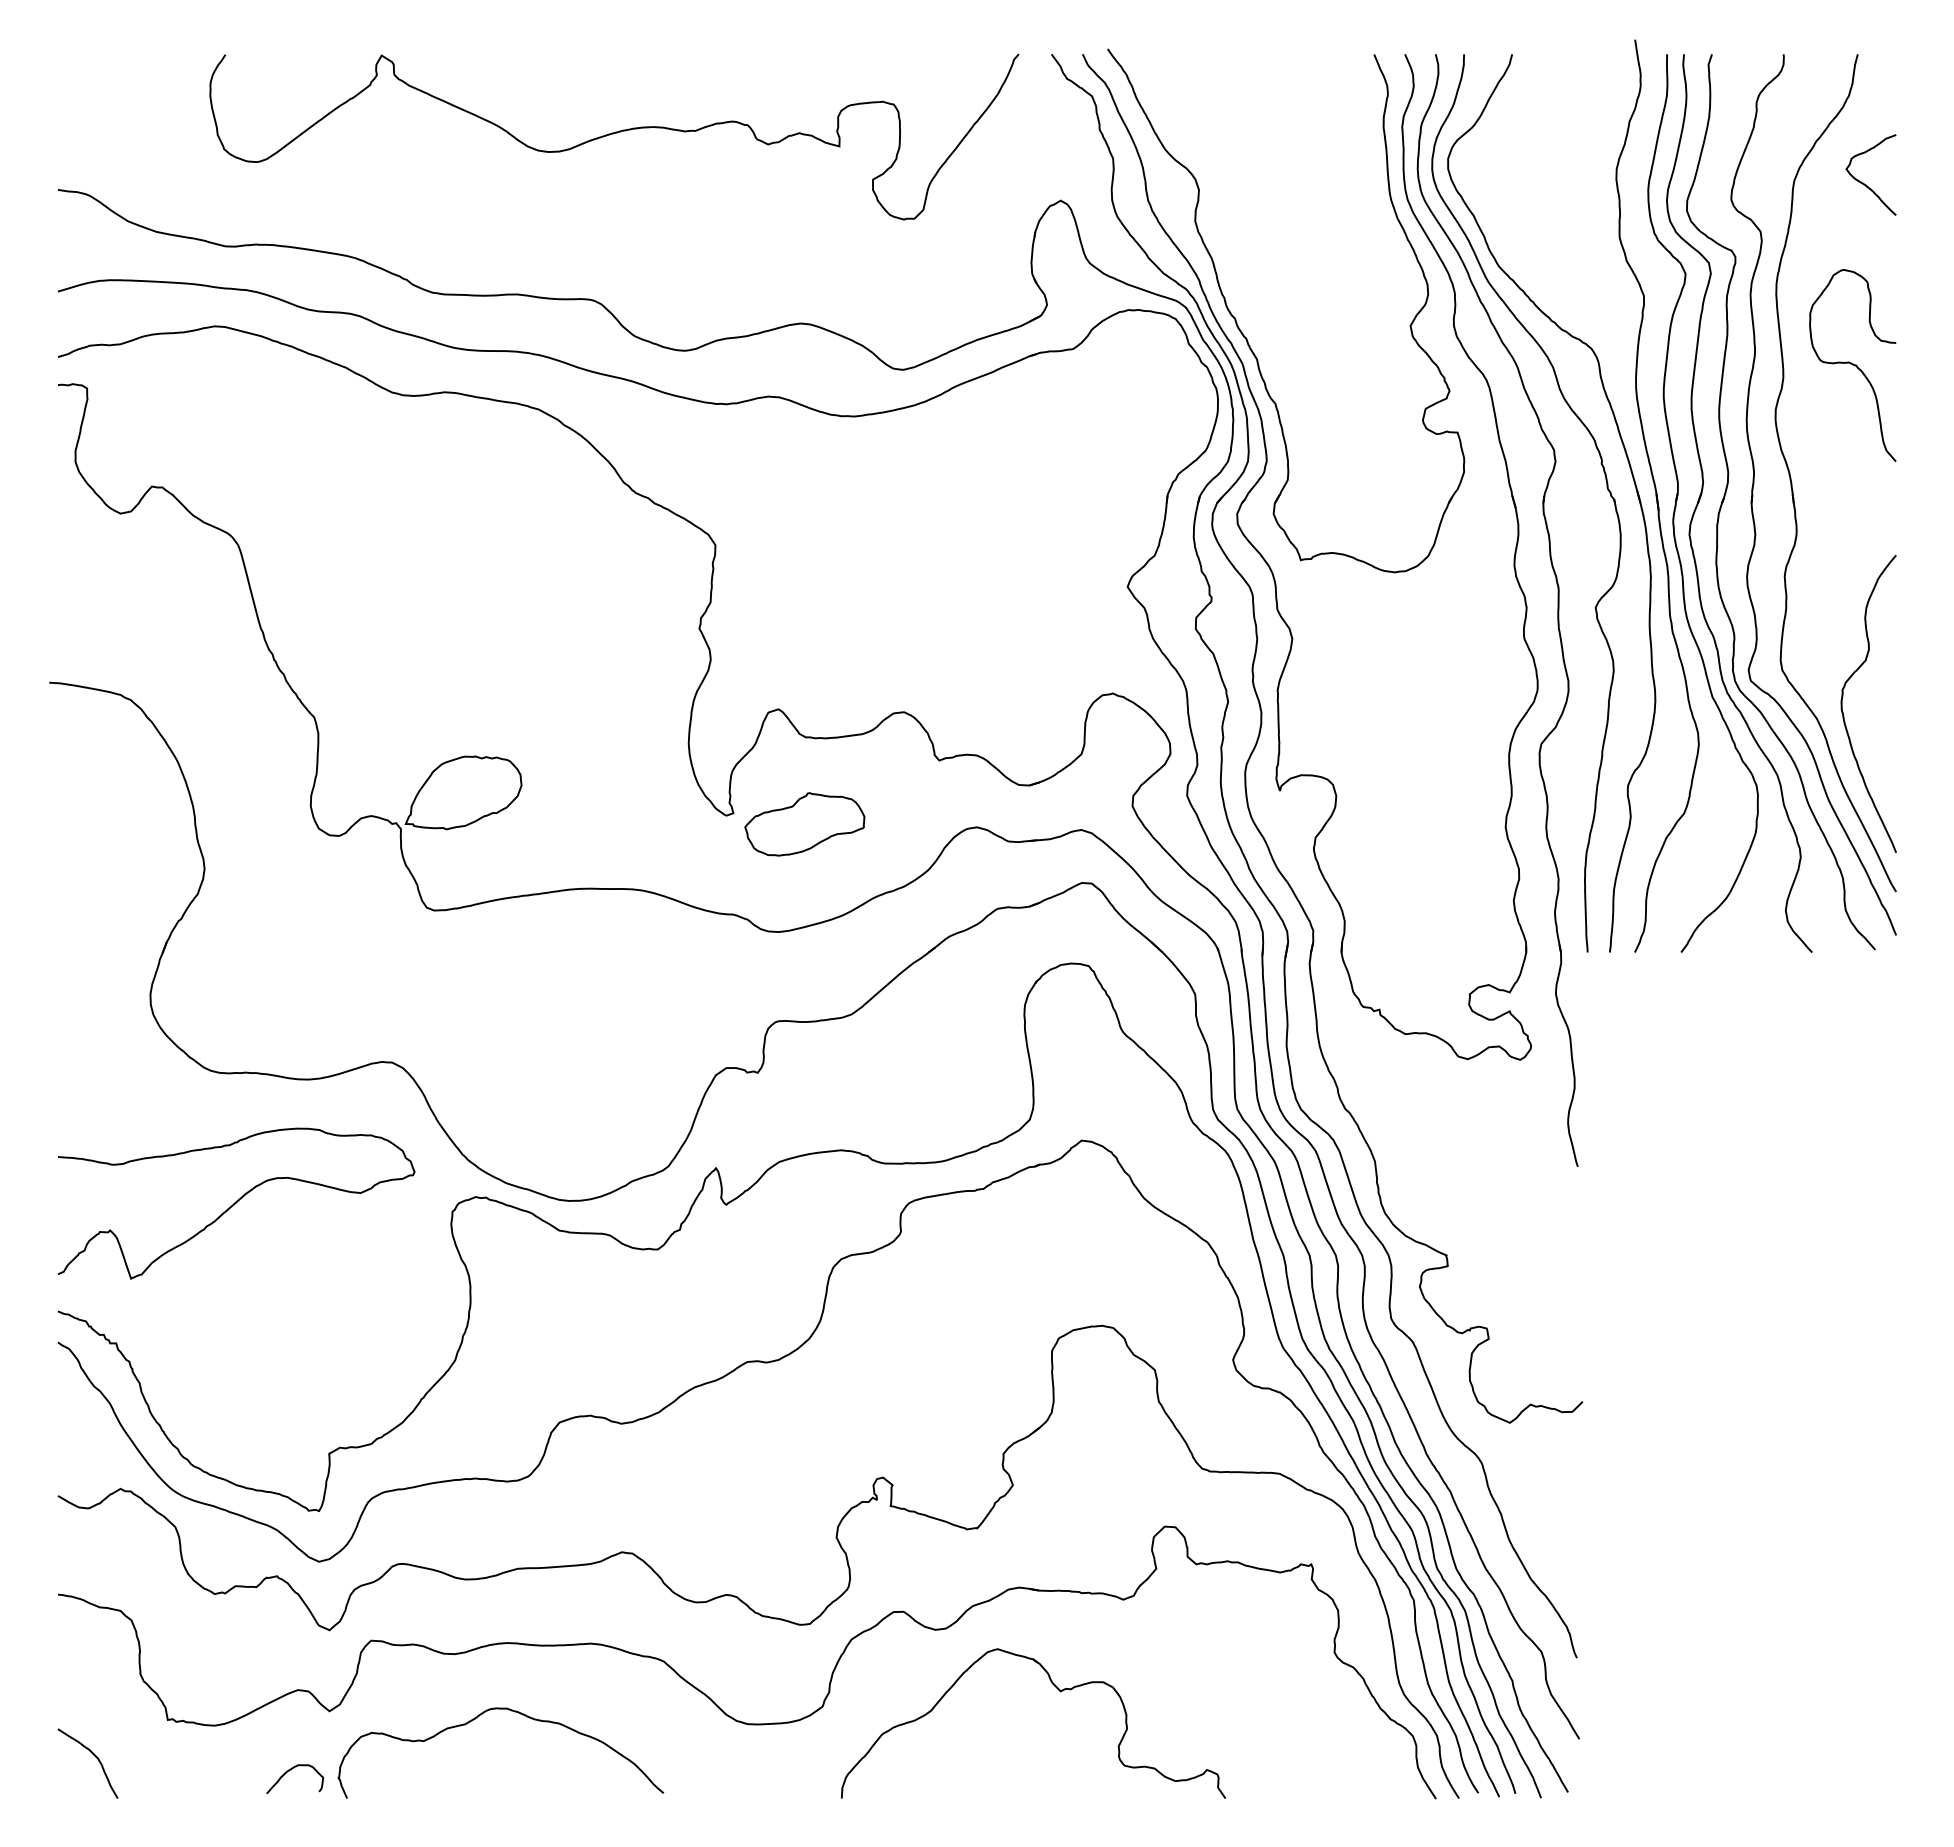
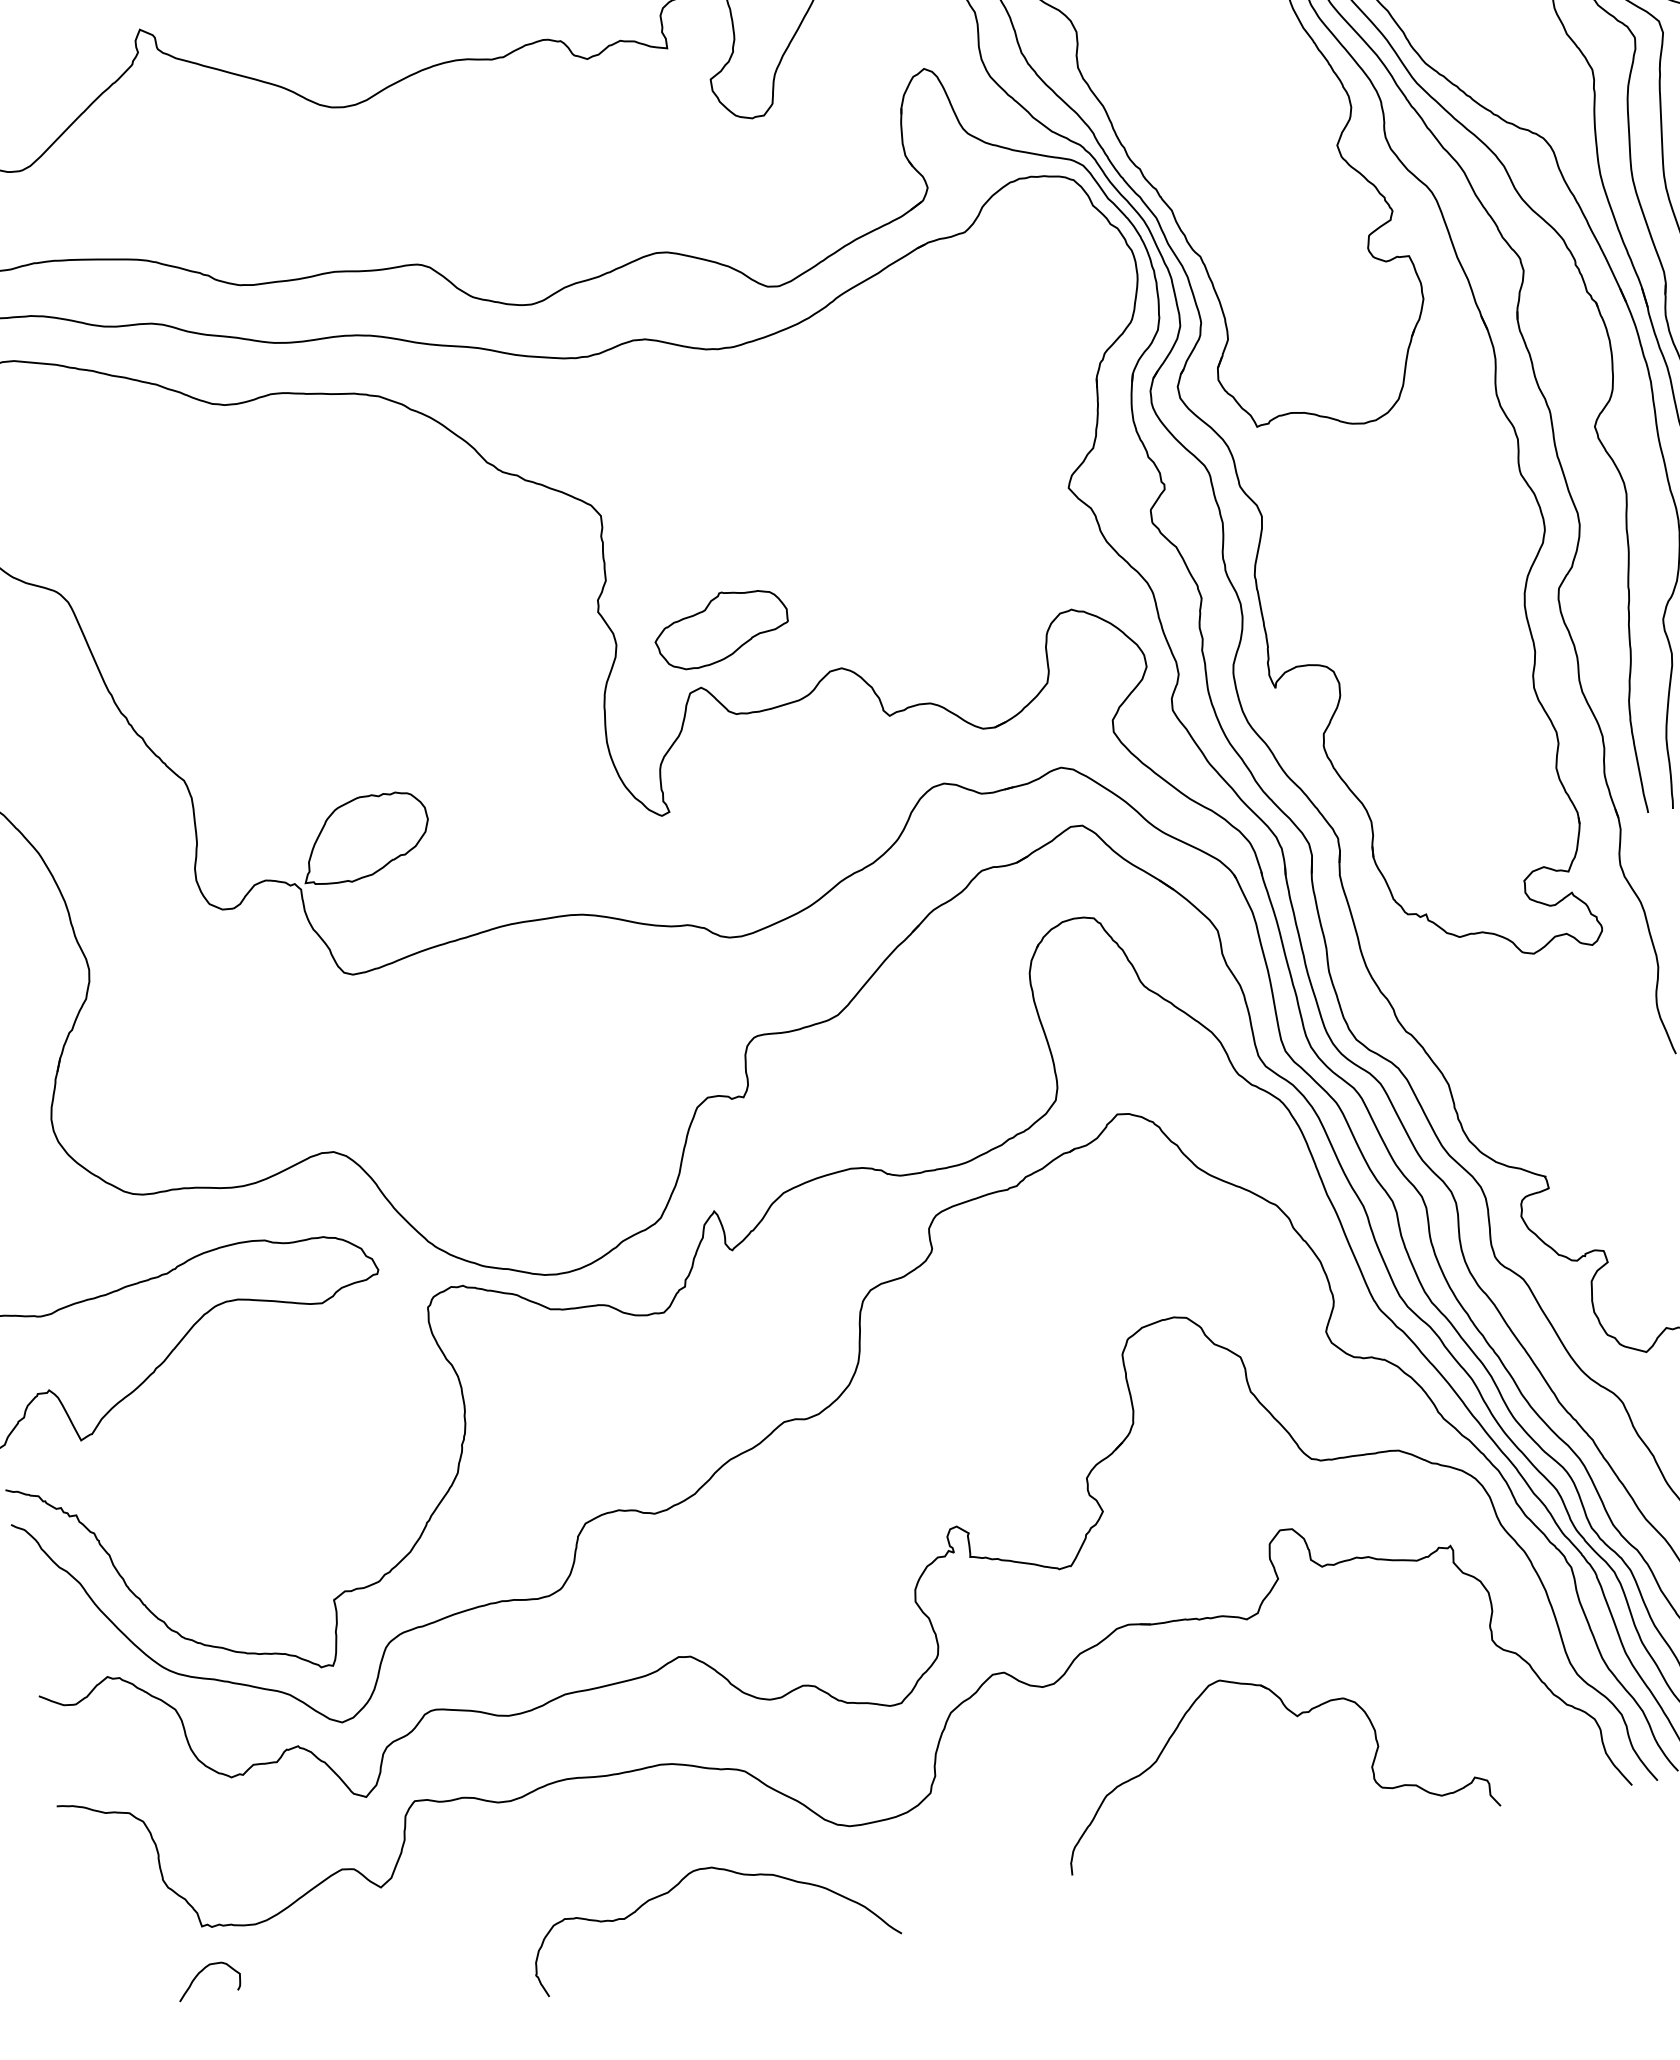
part: (804, 824) -> (721, 628), moved
part: (1060, 1692) -> (1297, 1717), moved
curve: (478, 1717) -> (681, 1882), moved
curve: (94, 1756) -> (126, 1980), removed
curve: (291, 1770) -> (203, 1971), moved

